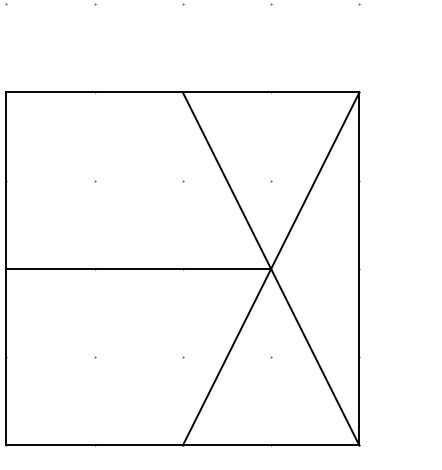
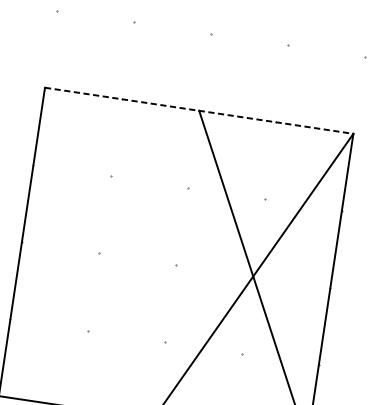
line: (183, 92) -> (199, 110), solid -> dashed
line: (138, 269) -> (137, 259), removed

